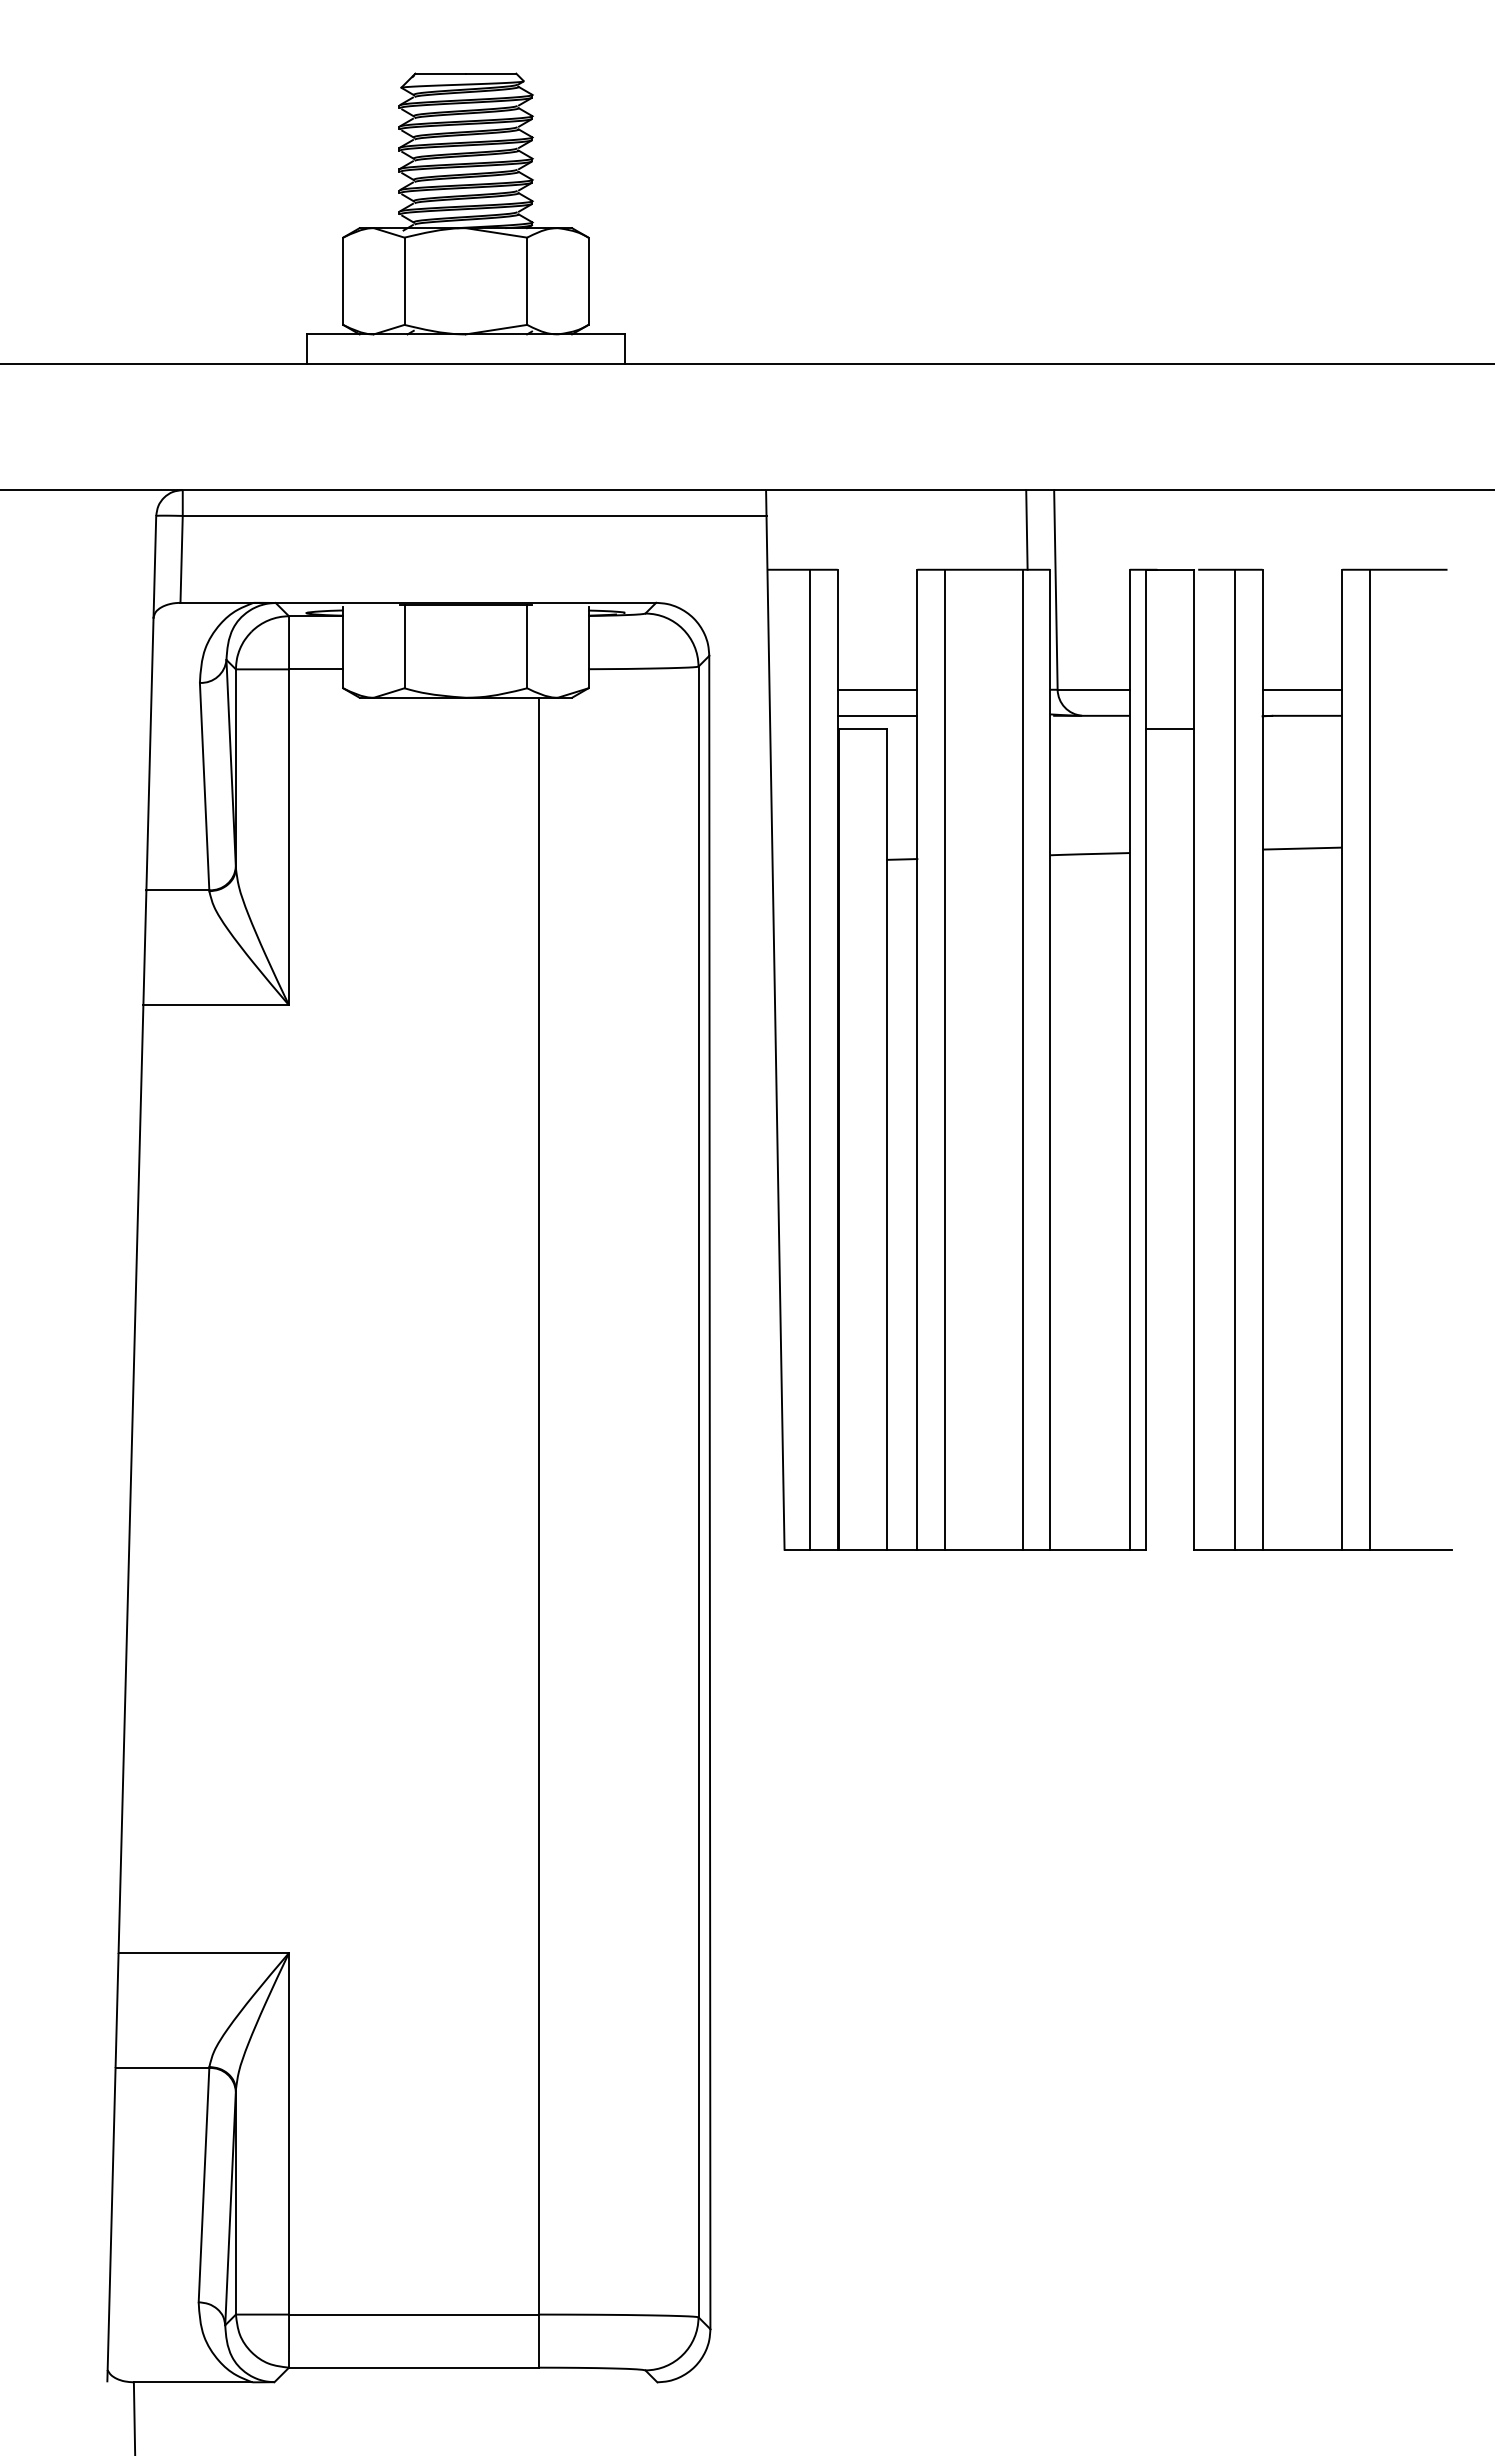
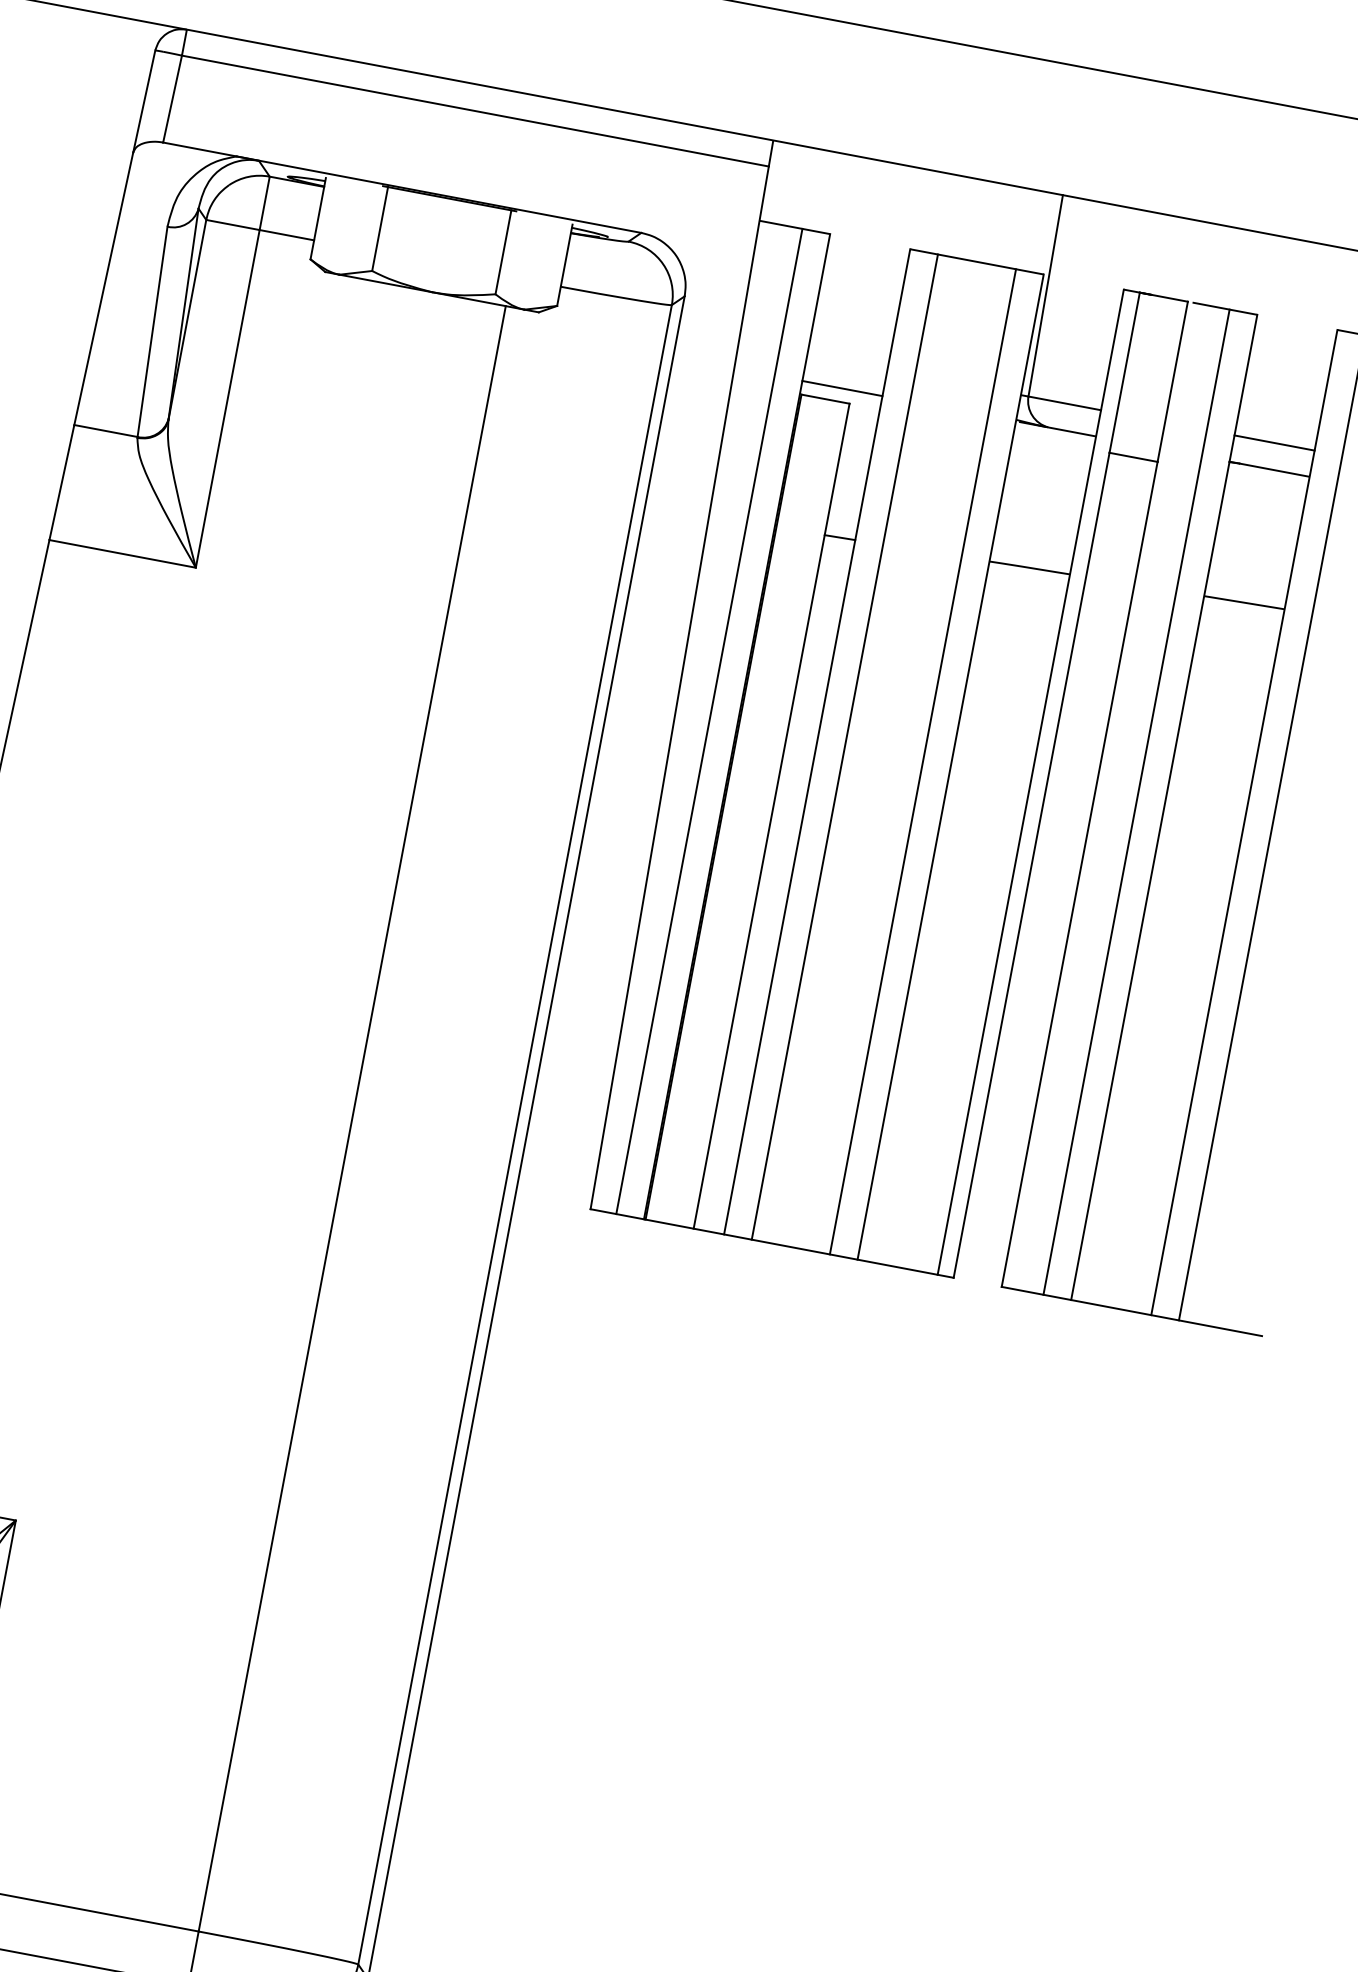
line: (1026, 529) -> (1027, 229), removed
line: (877, 689) -> (847, 362), removed

